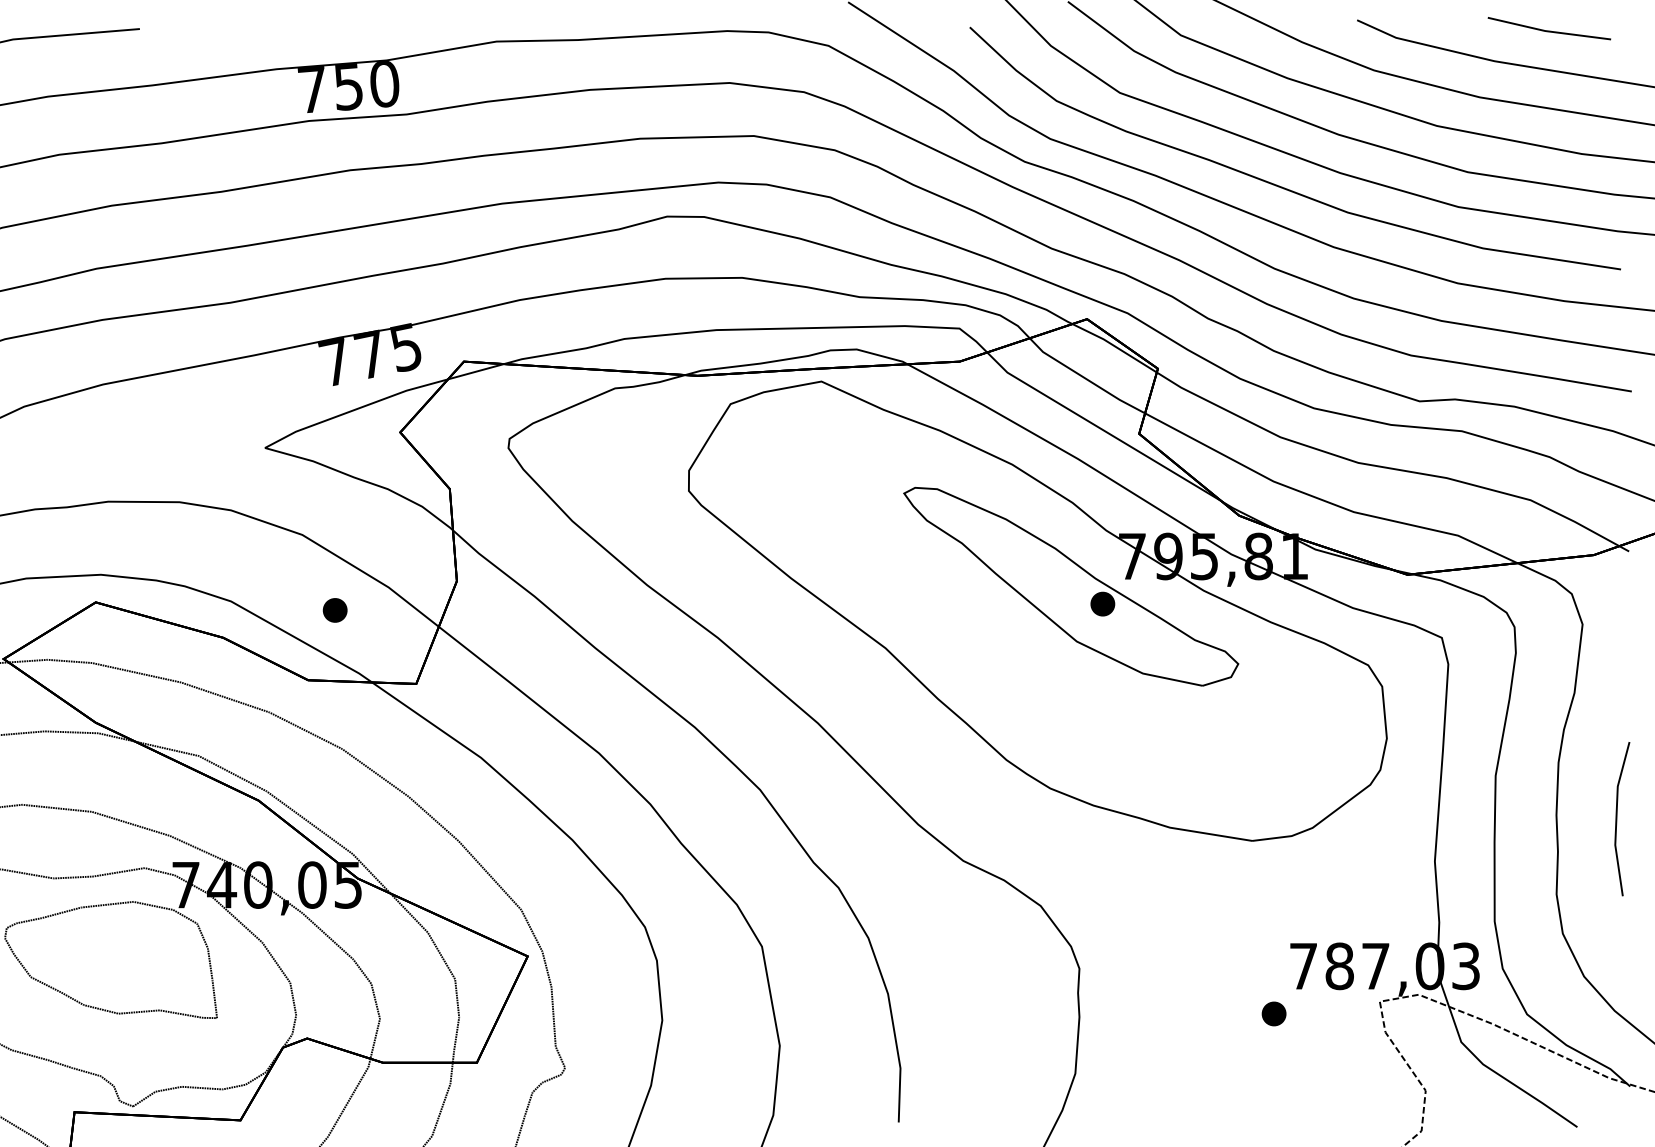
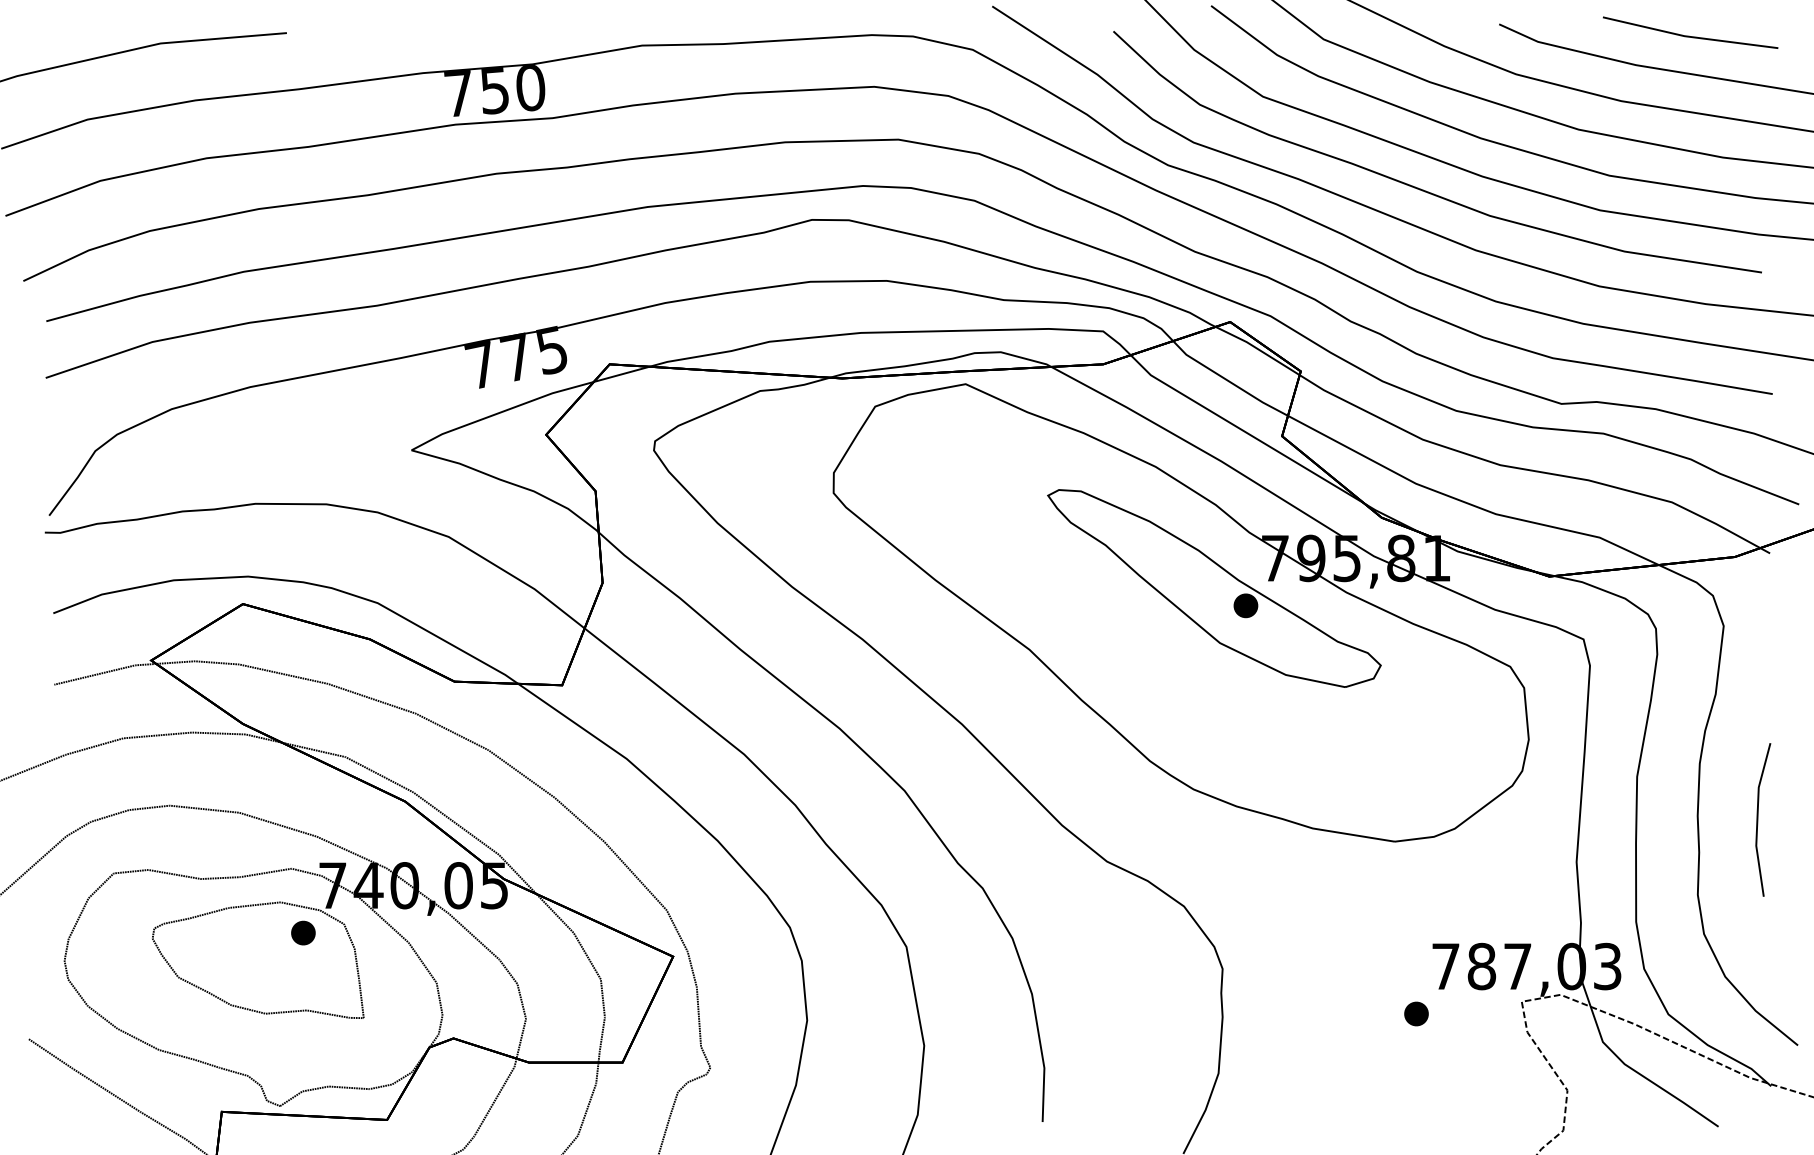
part: (1549, 28) -> (1690, 32), size x1.43
part: (335, 609) -> (303, 932), moved

